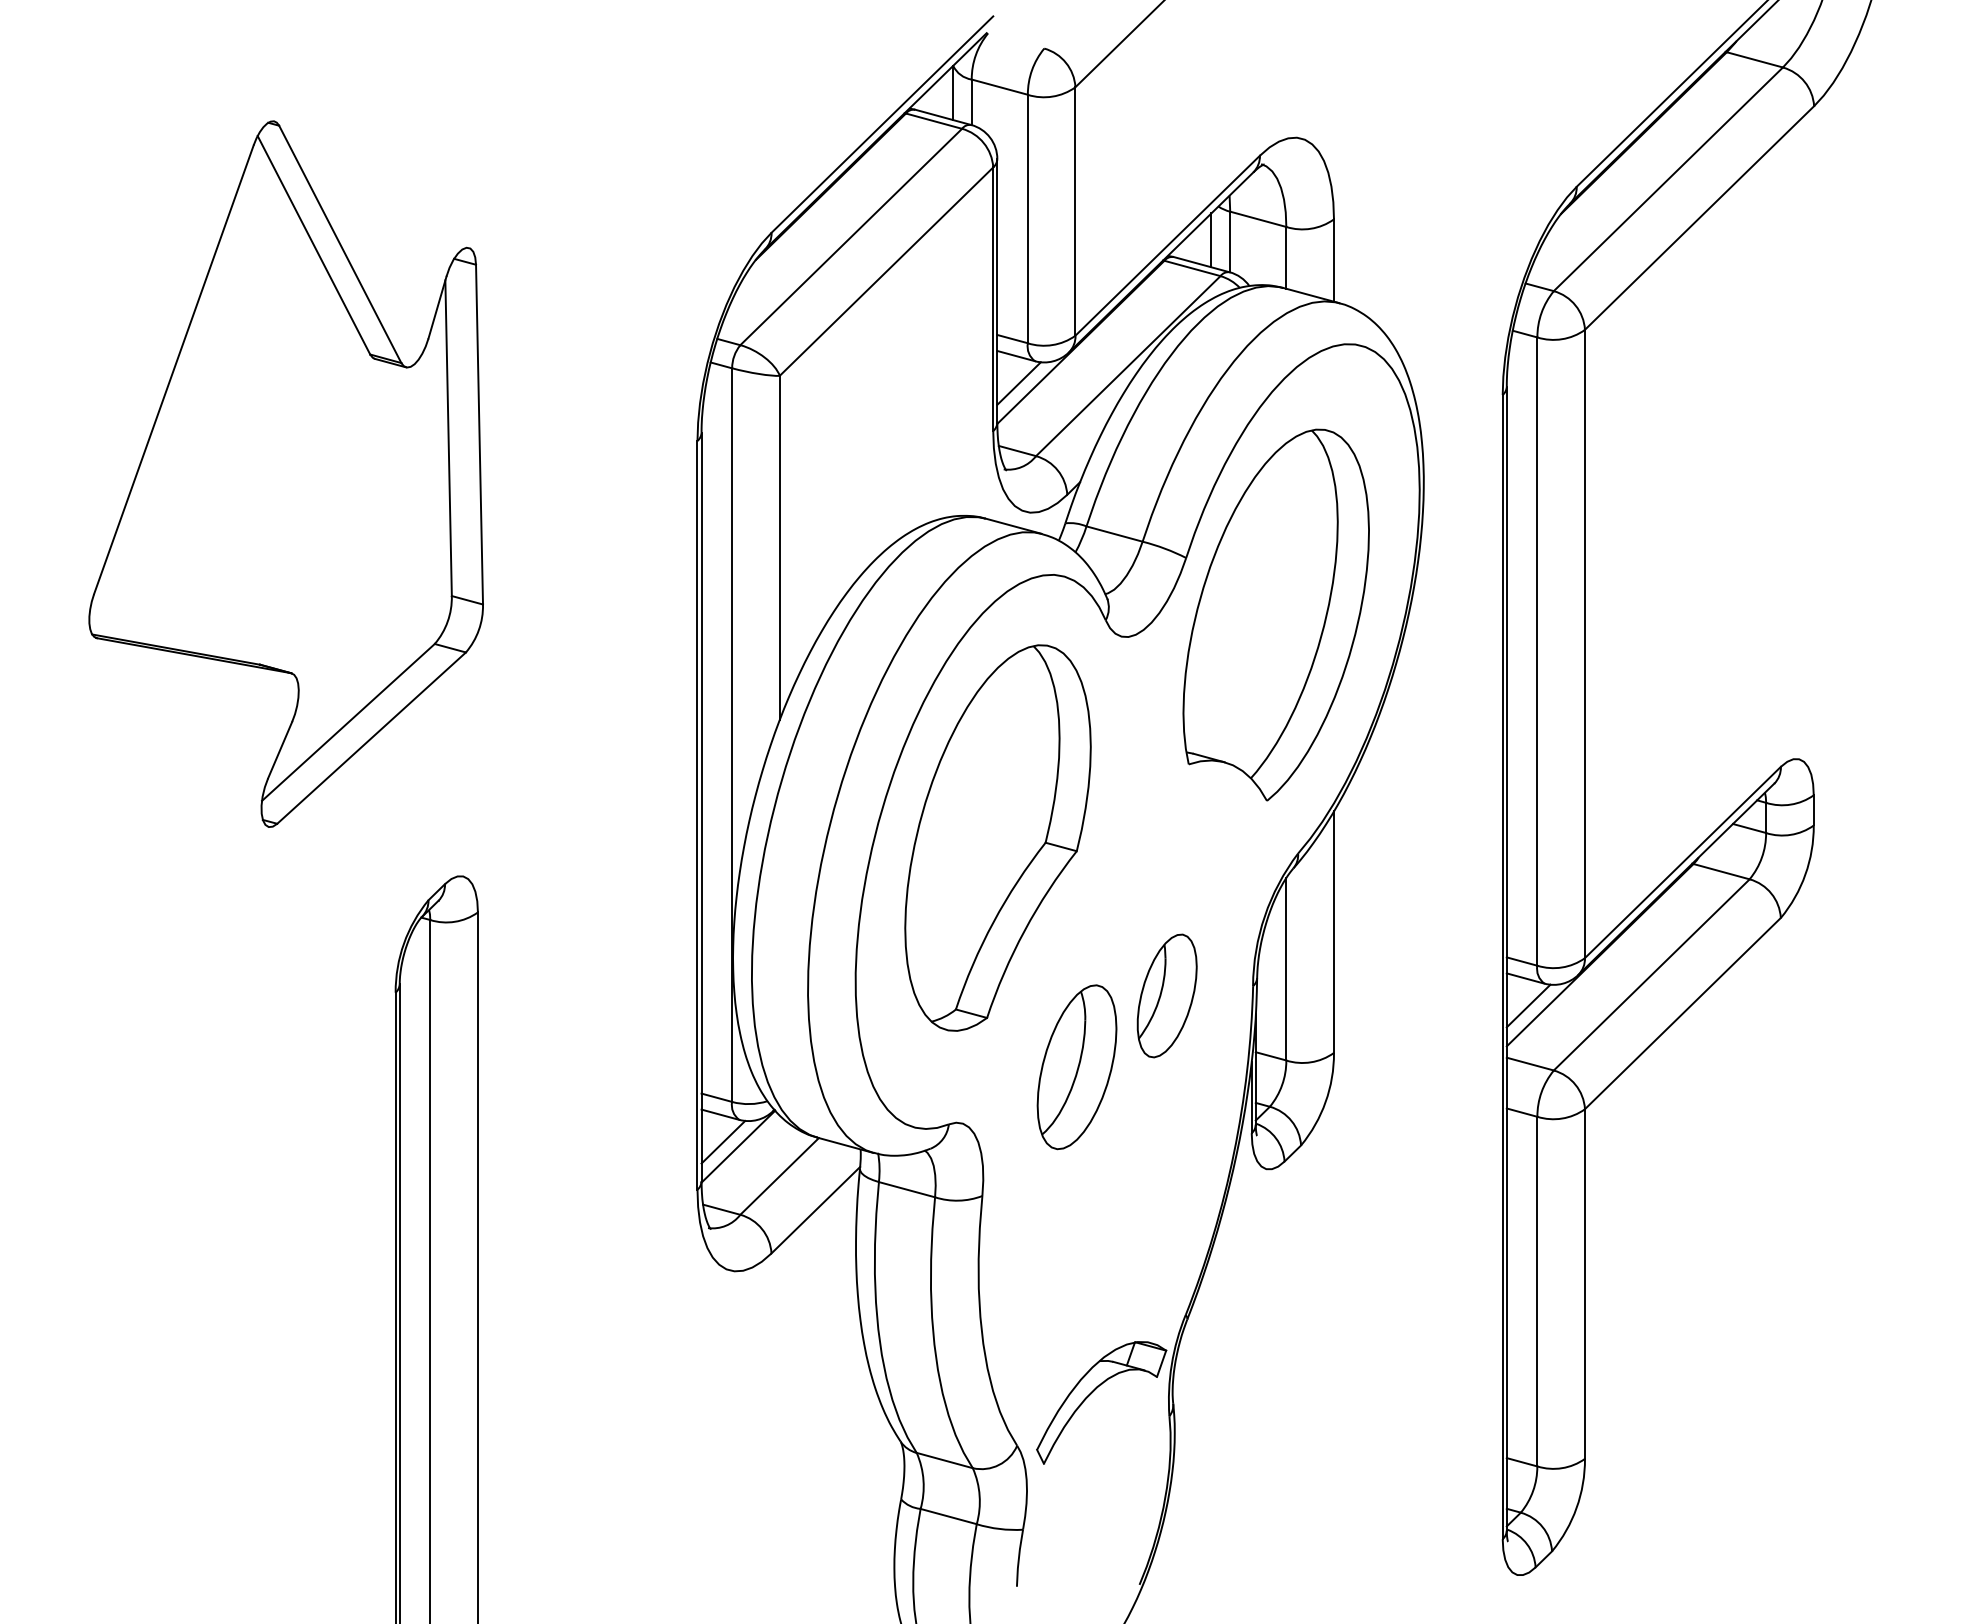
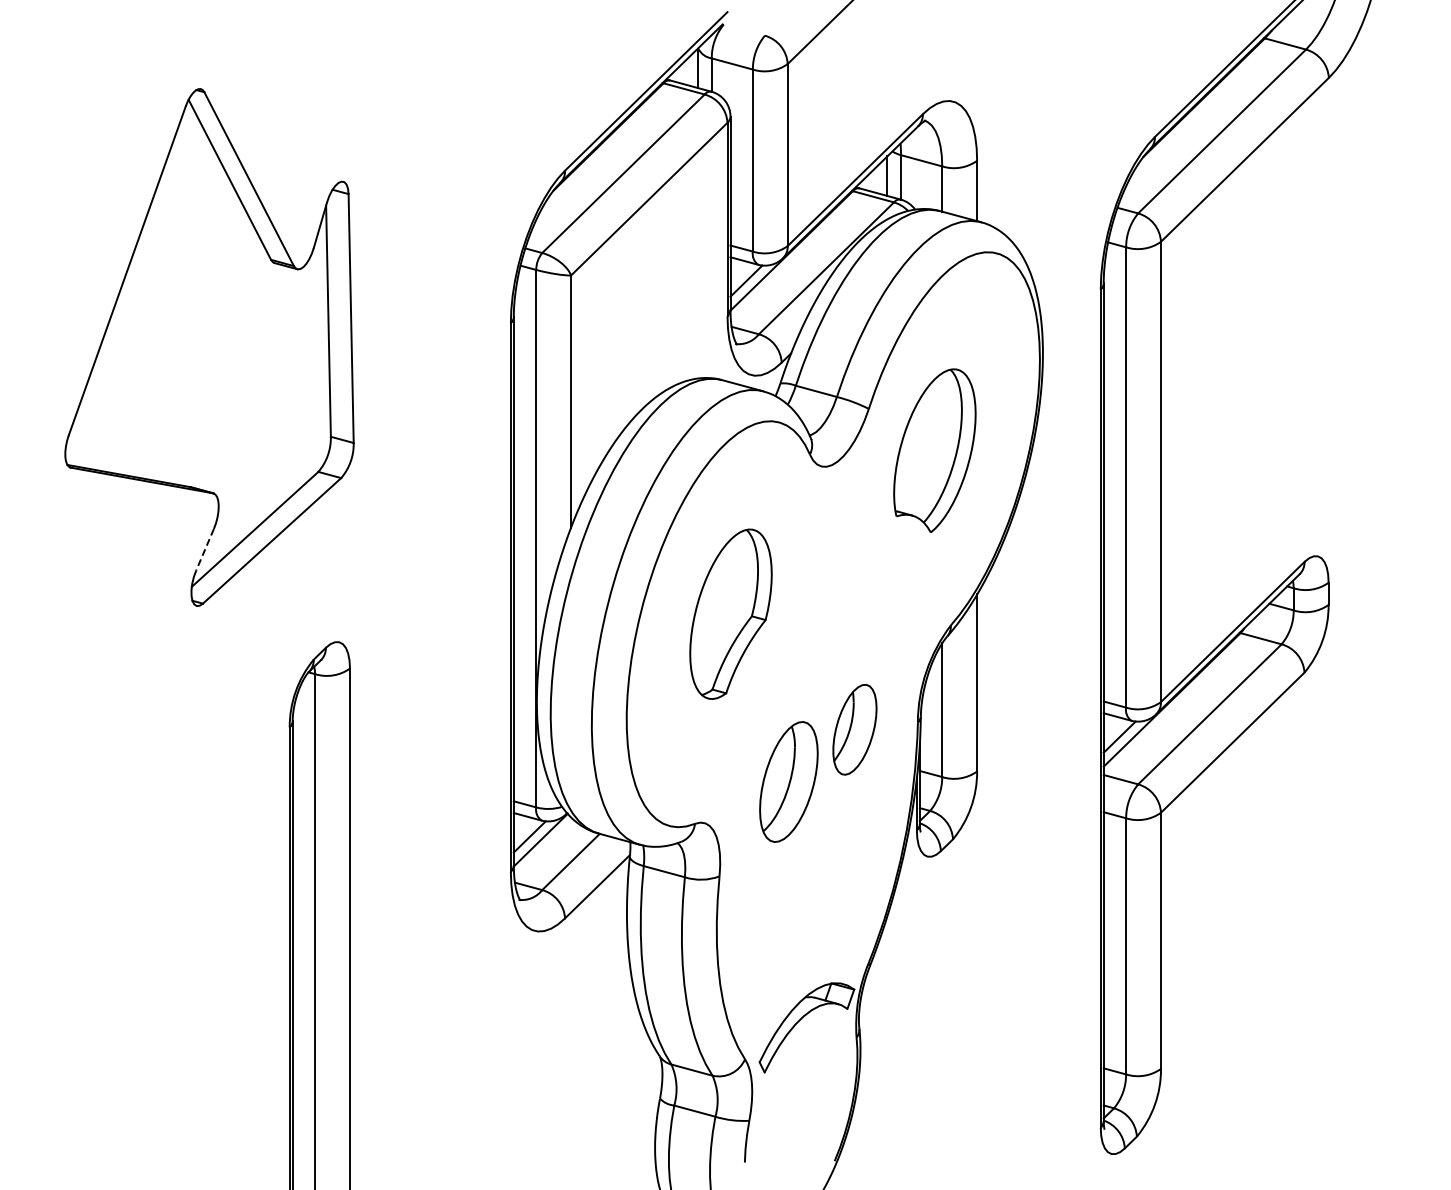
part: (1275, 614) -> (934, 450), size x0.6
line: (279, 751) -> (204, 550), solid -> dashed
part: (997, 838) -> (730, 614), size x0.6

